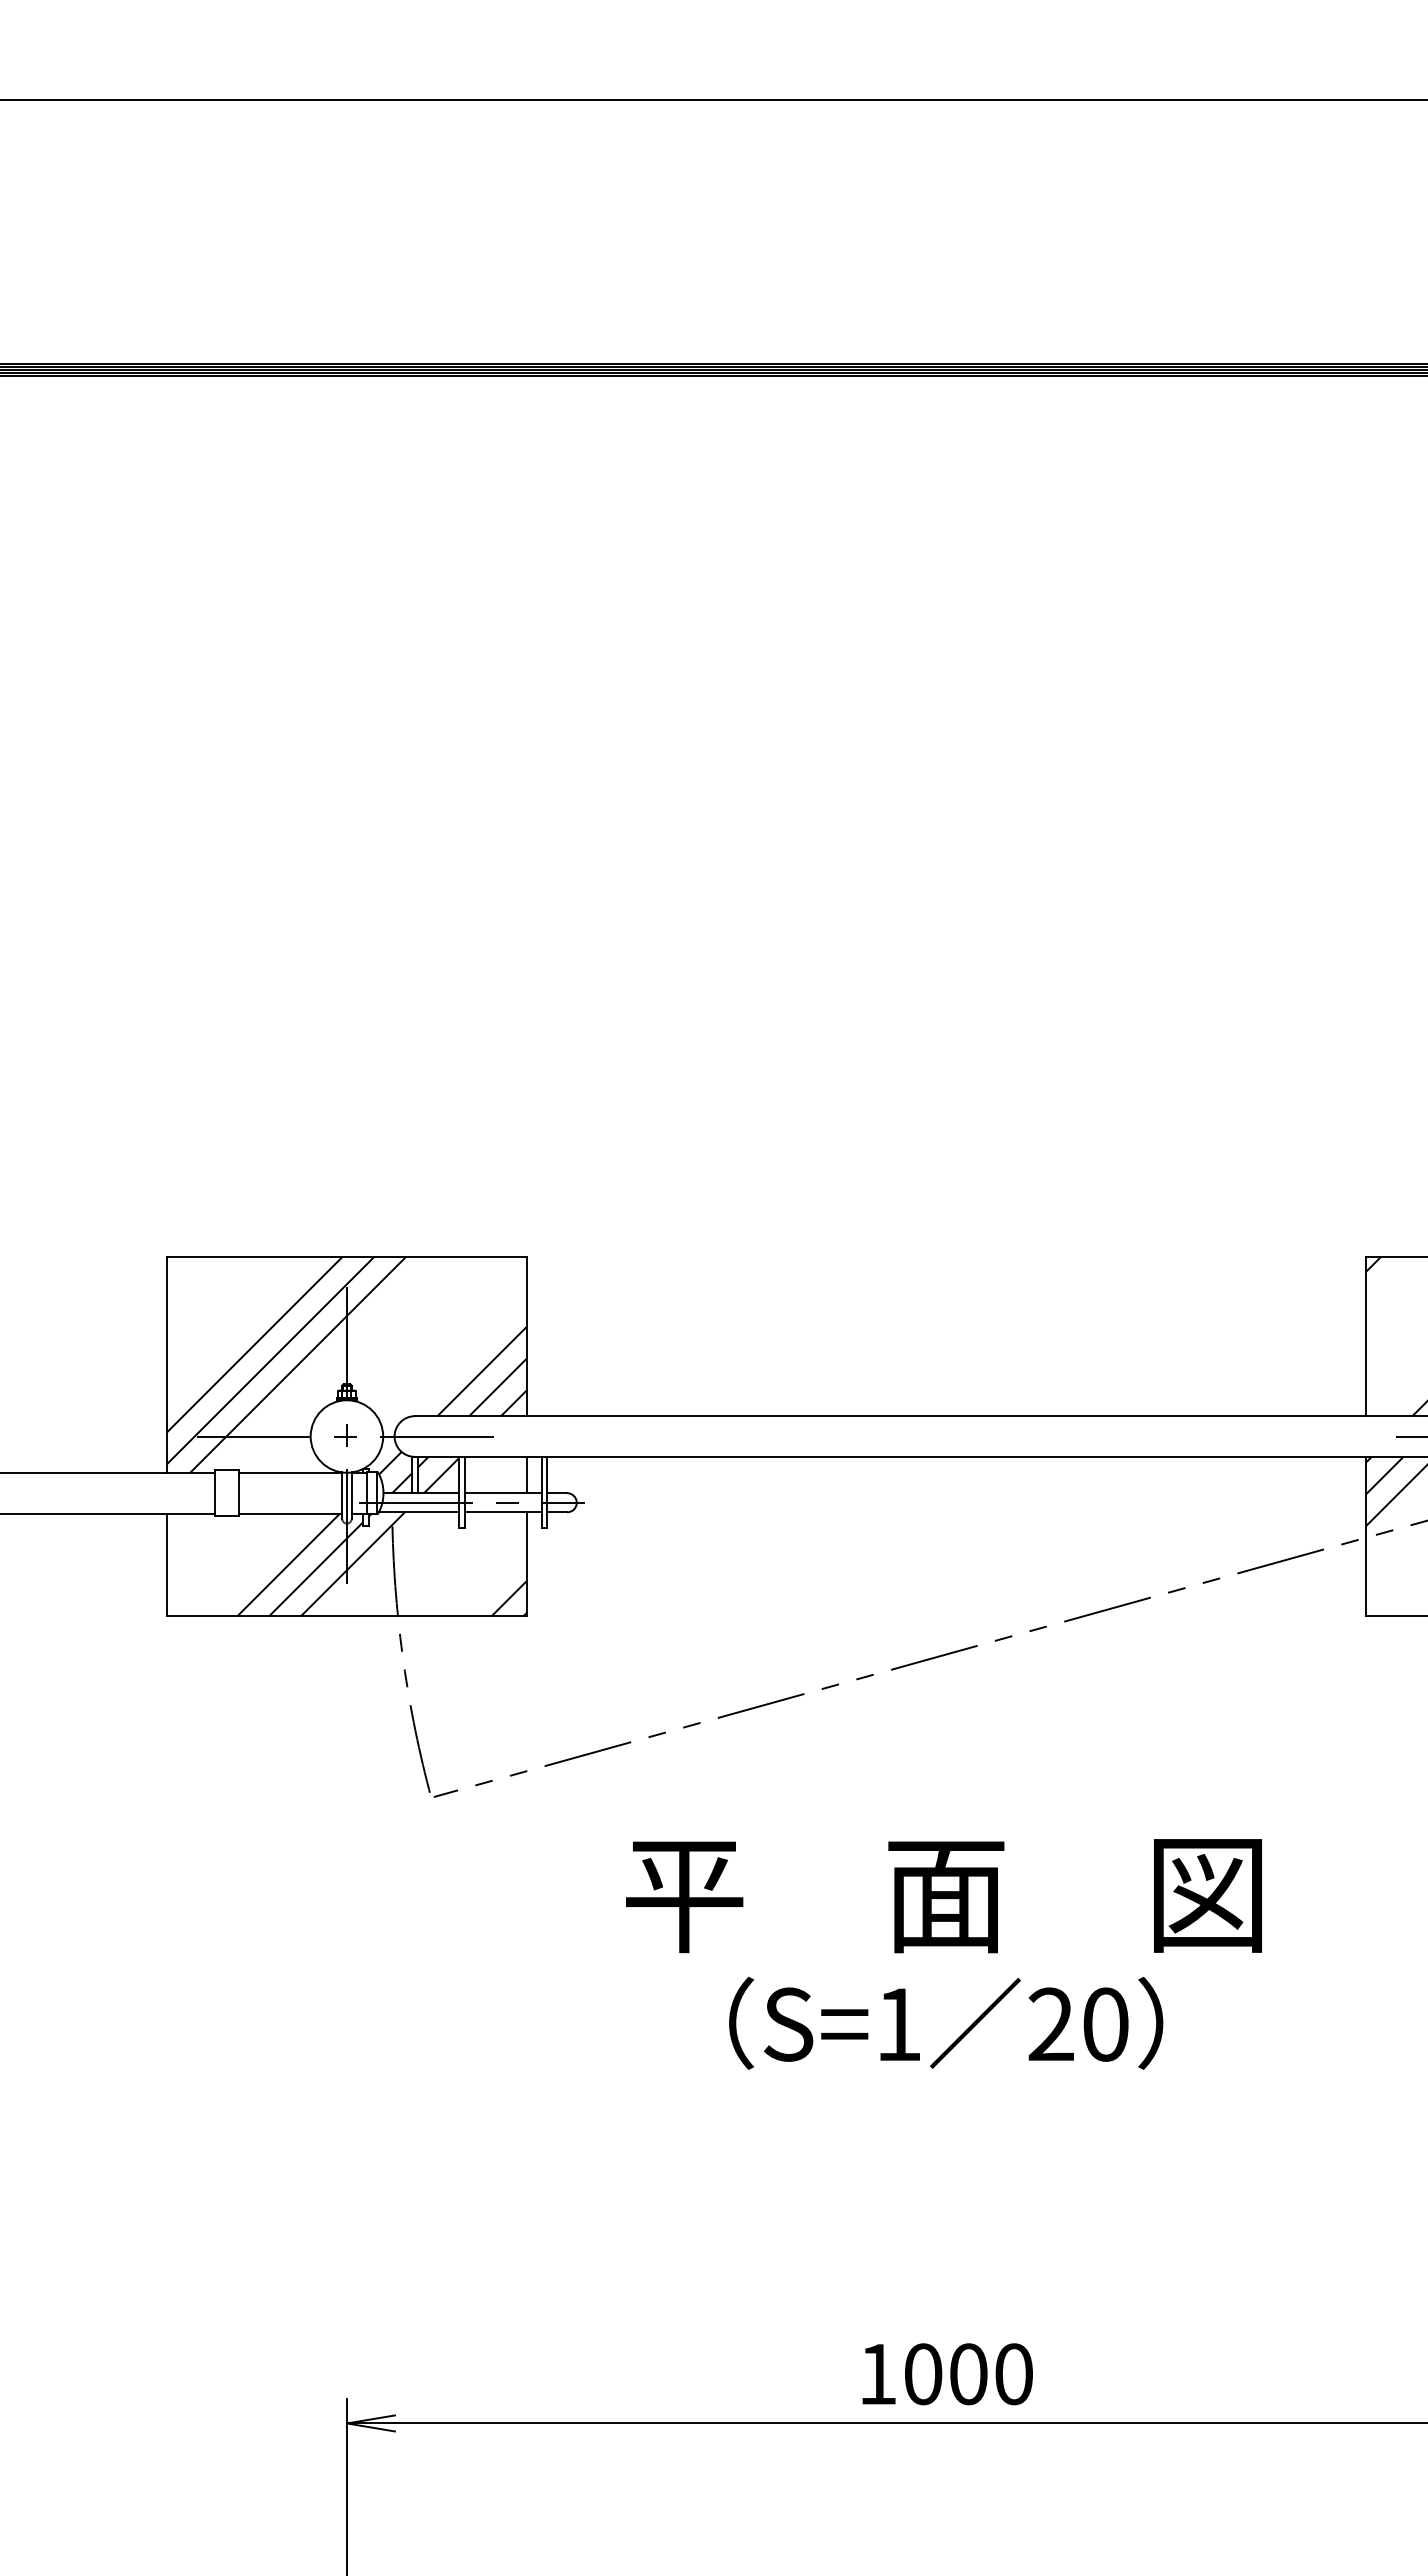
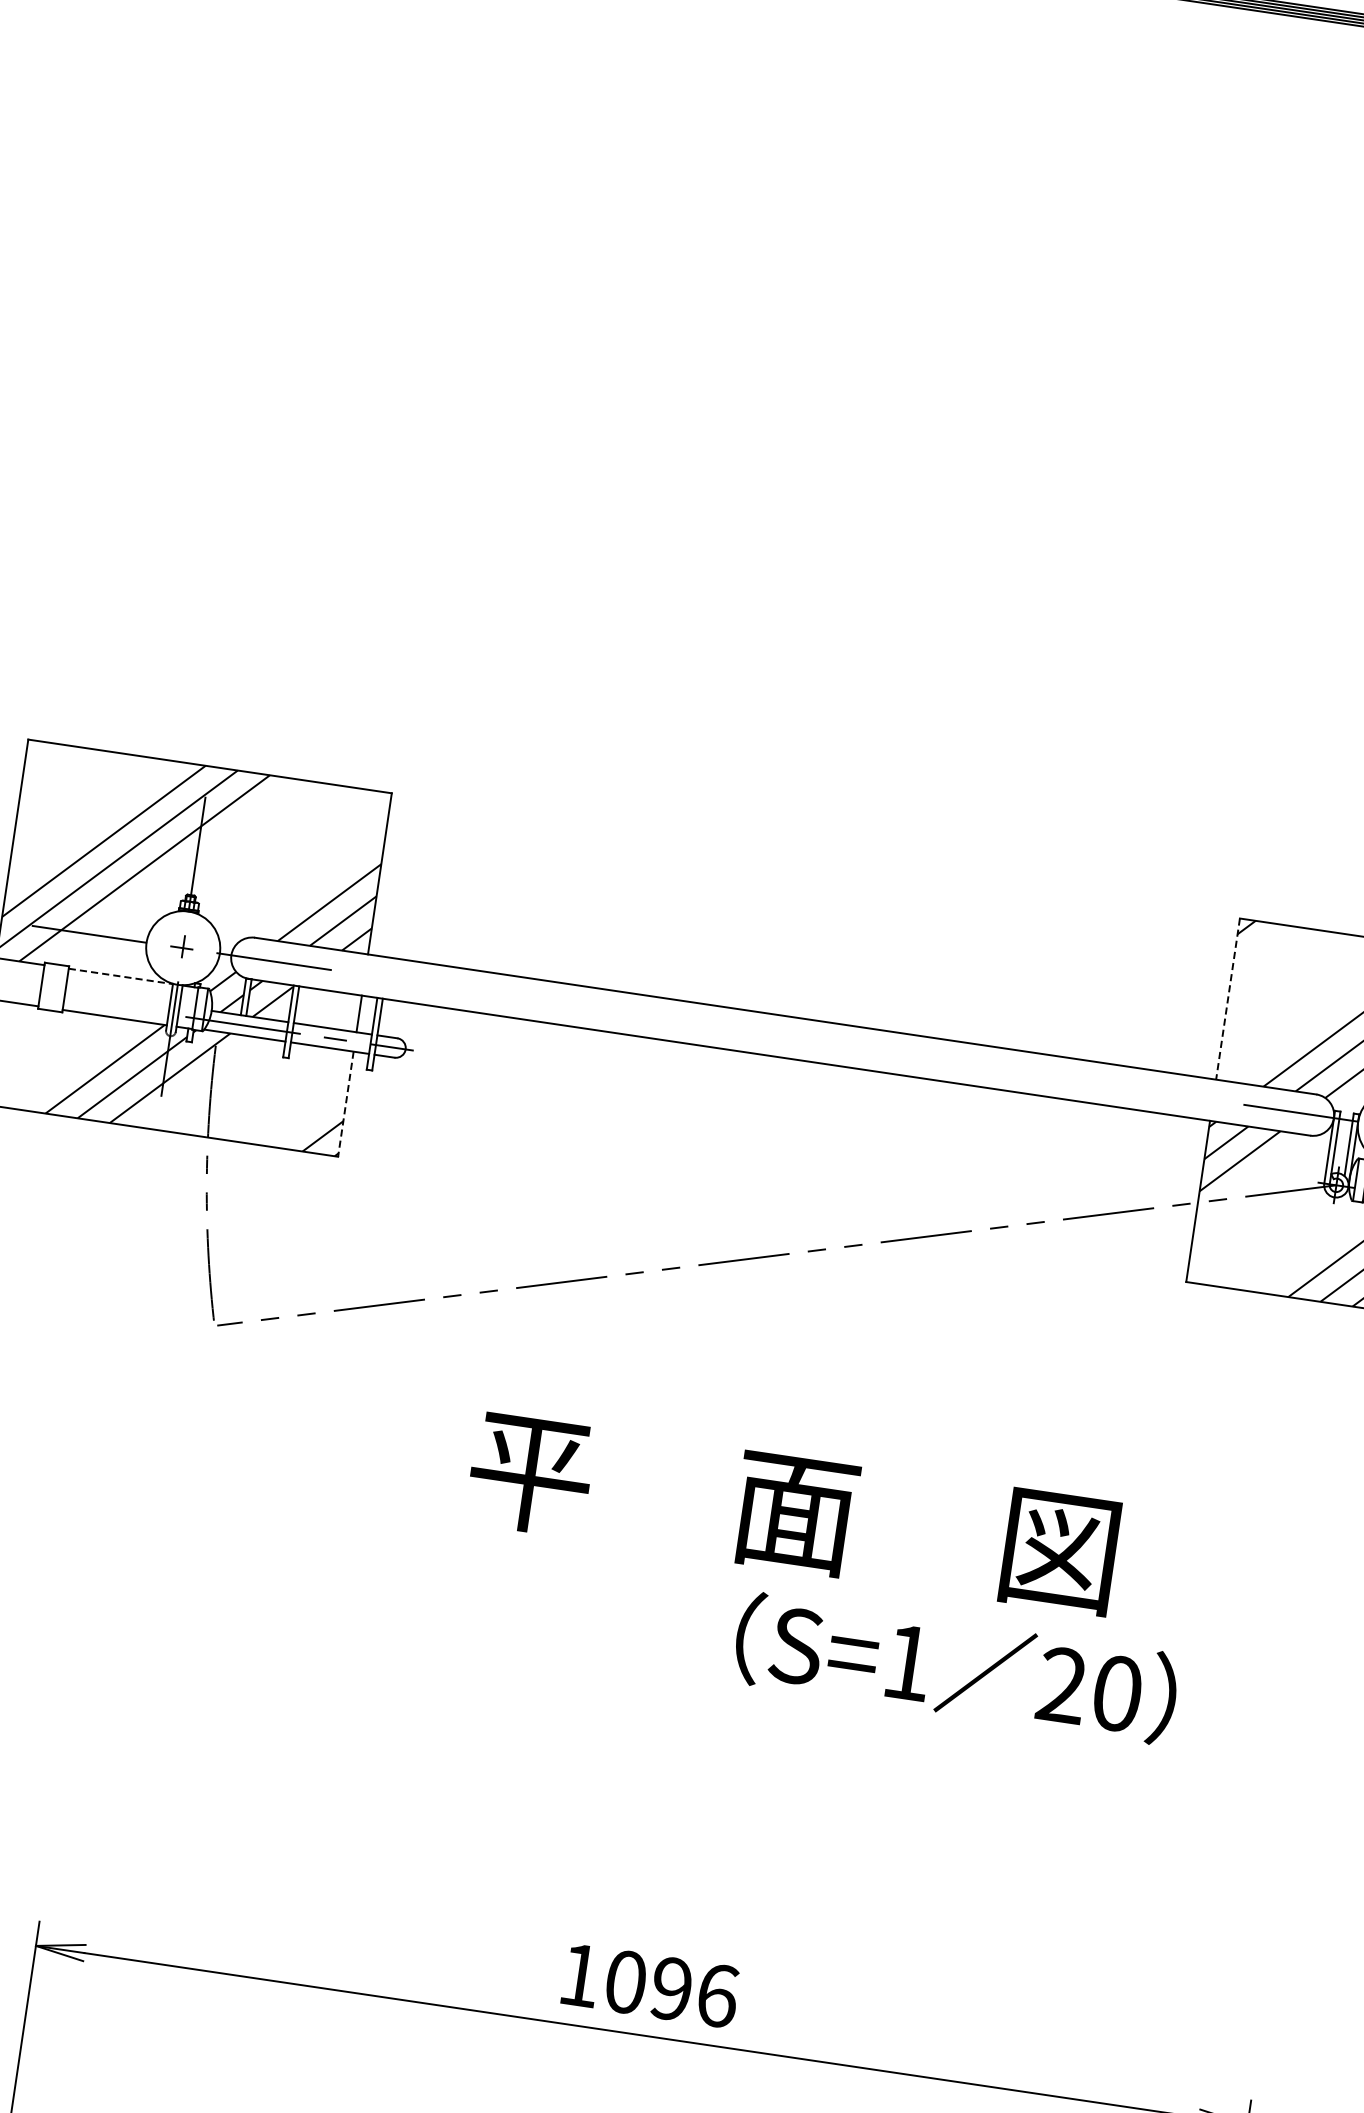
line: (1365, 1336) -> (1227, 999), solid -> dashed
line: (290, 1472) -> (120, 976), solid -> dashed
line: (526, 1564) -> (345, 1104), solid -> dashed
text: (943, 1896) -> (792, 1513), moved
text: (946, 2022) -> (956, 1667), moved
text: (991, 2374) -> (694, 1992), 1000 -> 1096

